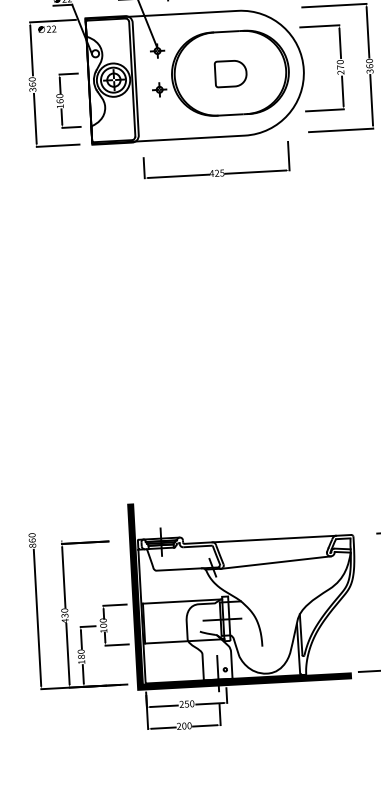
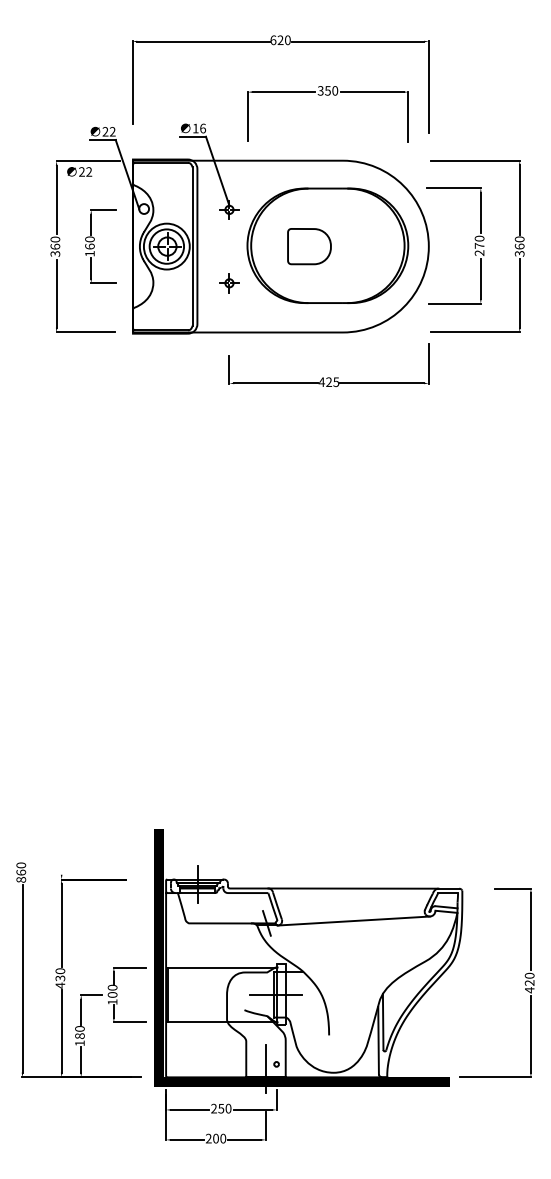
part: (230, 73) -> (309, 246), moved
part: (159, 89) -> (229, 283), moved
part: (67, 100) -> (100, 246), moved
part: (216, 169) -> (328, 377), moved

